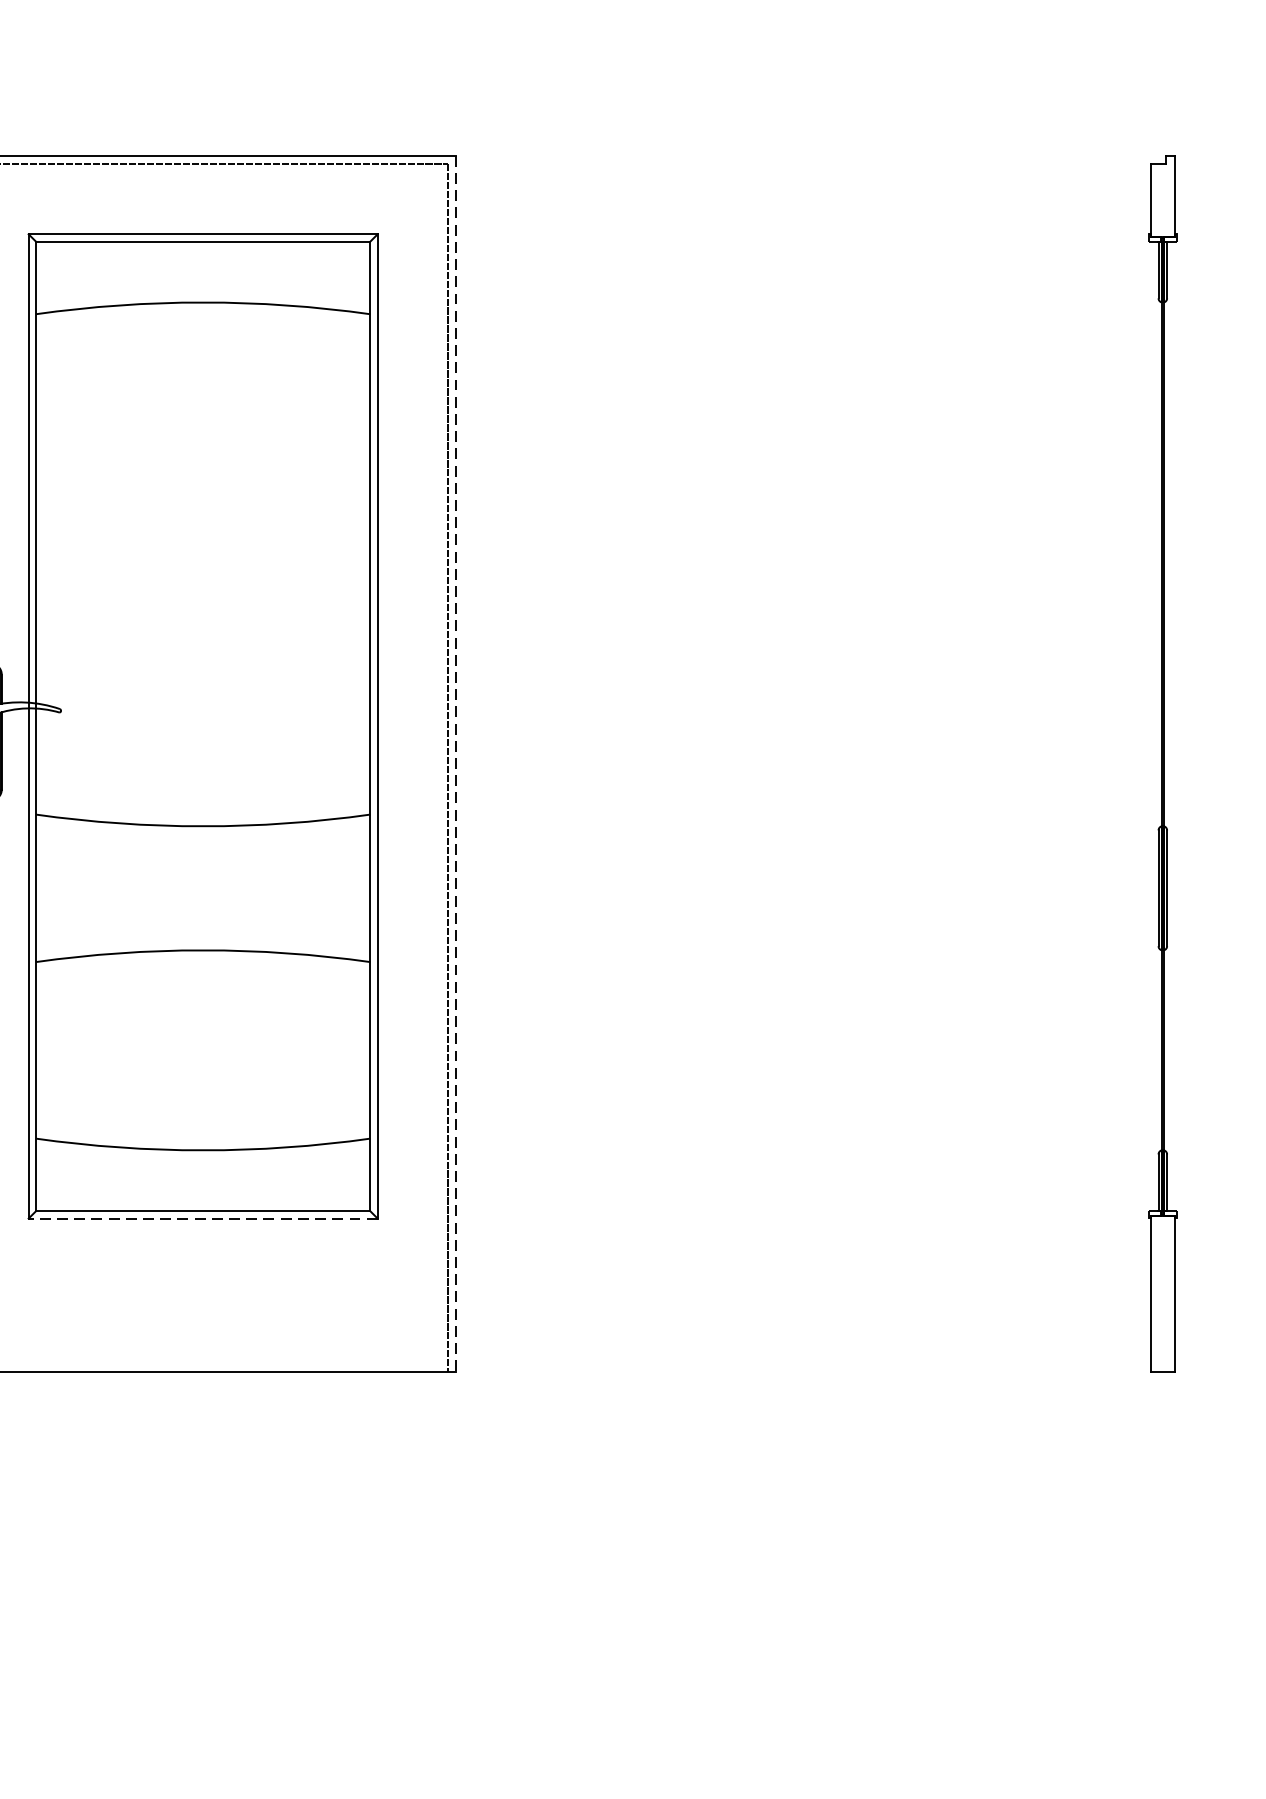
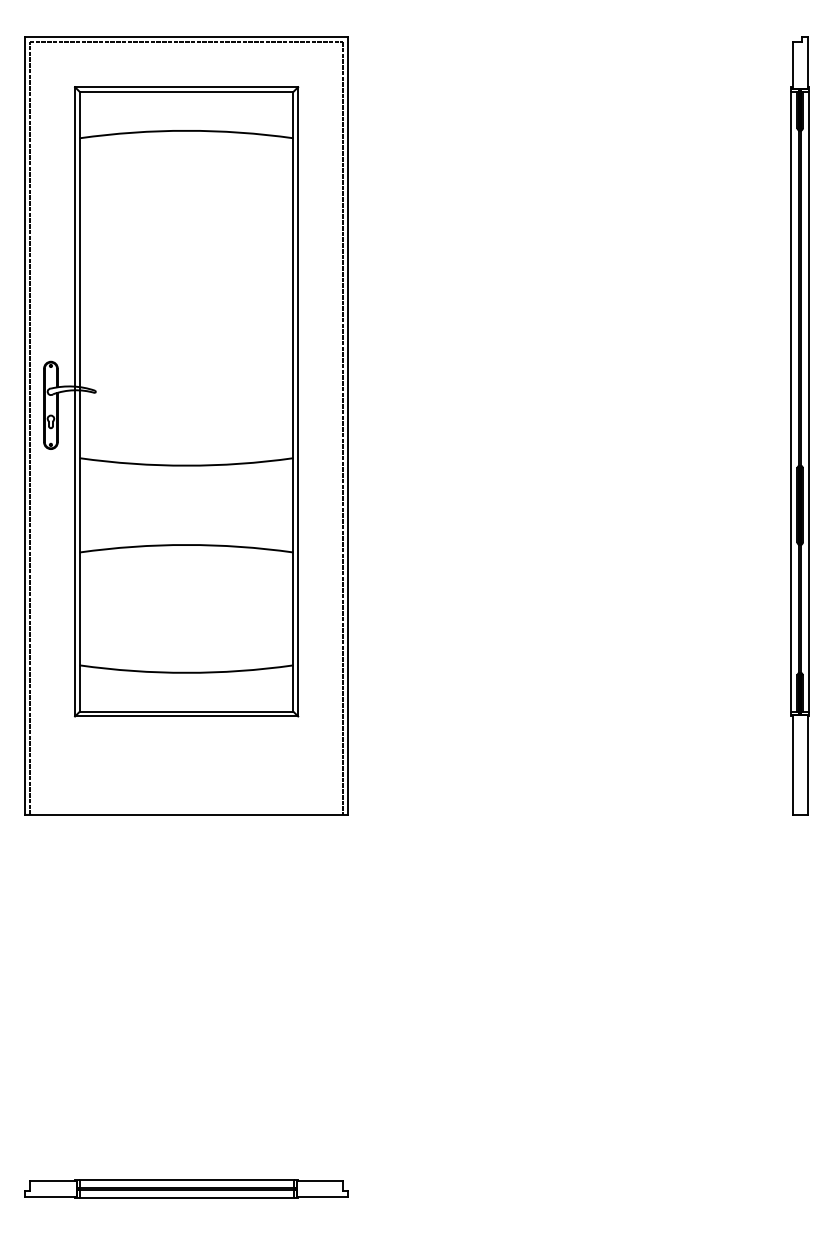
line: (1149, 725) -> (791, 401), added
line: (1177, 725) -> (809, 401), added
line: (456, 763) -> (348, 425), dashed -> solid
line: (202, 1218) -> (186, 716), dashed -> solid

